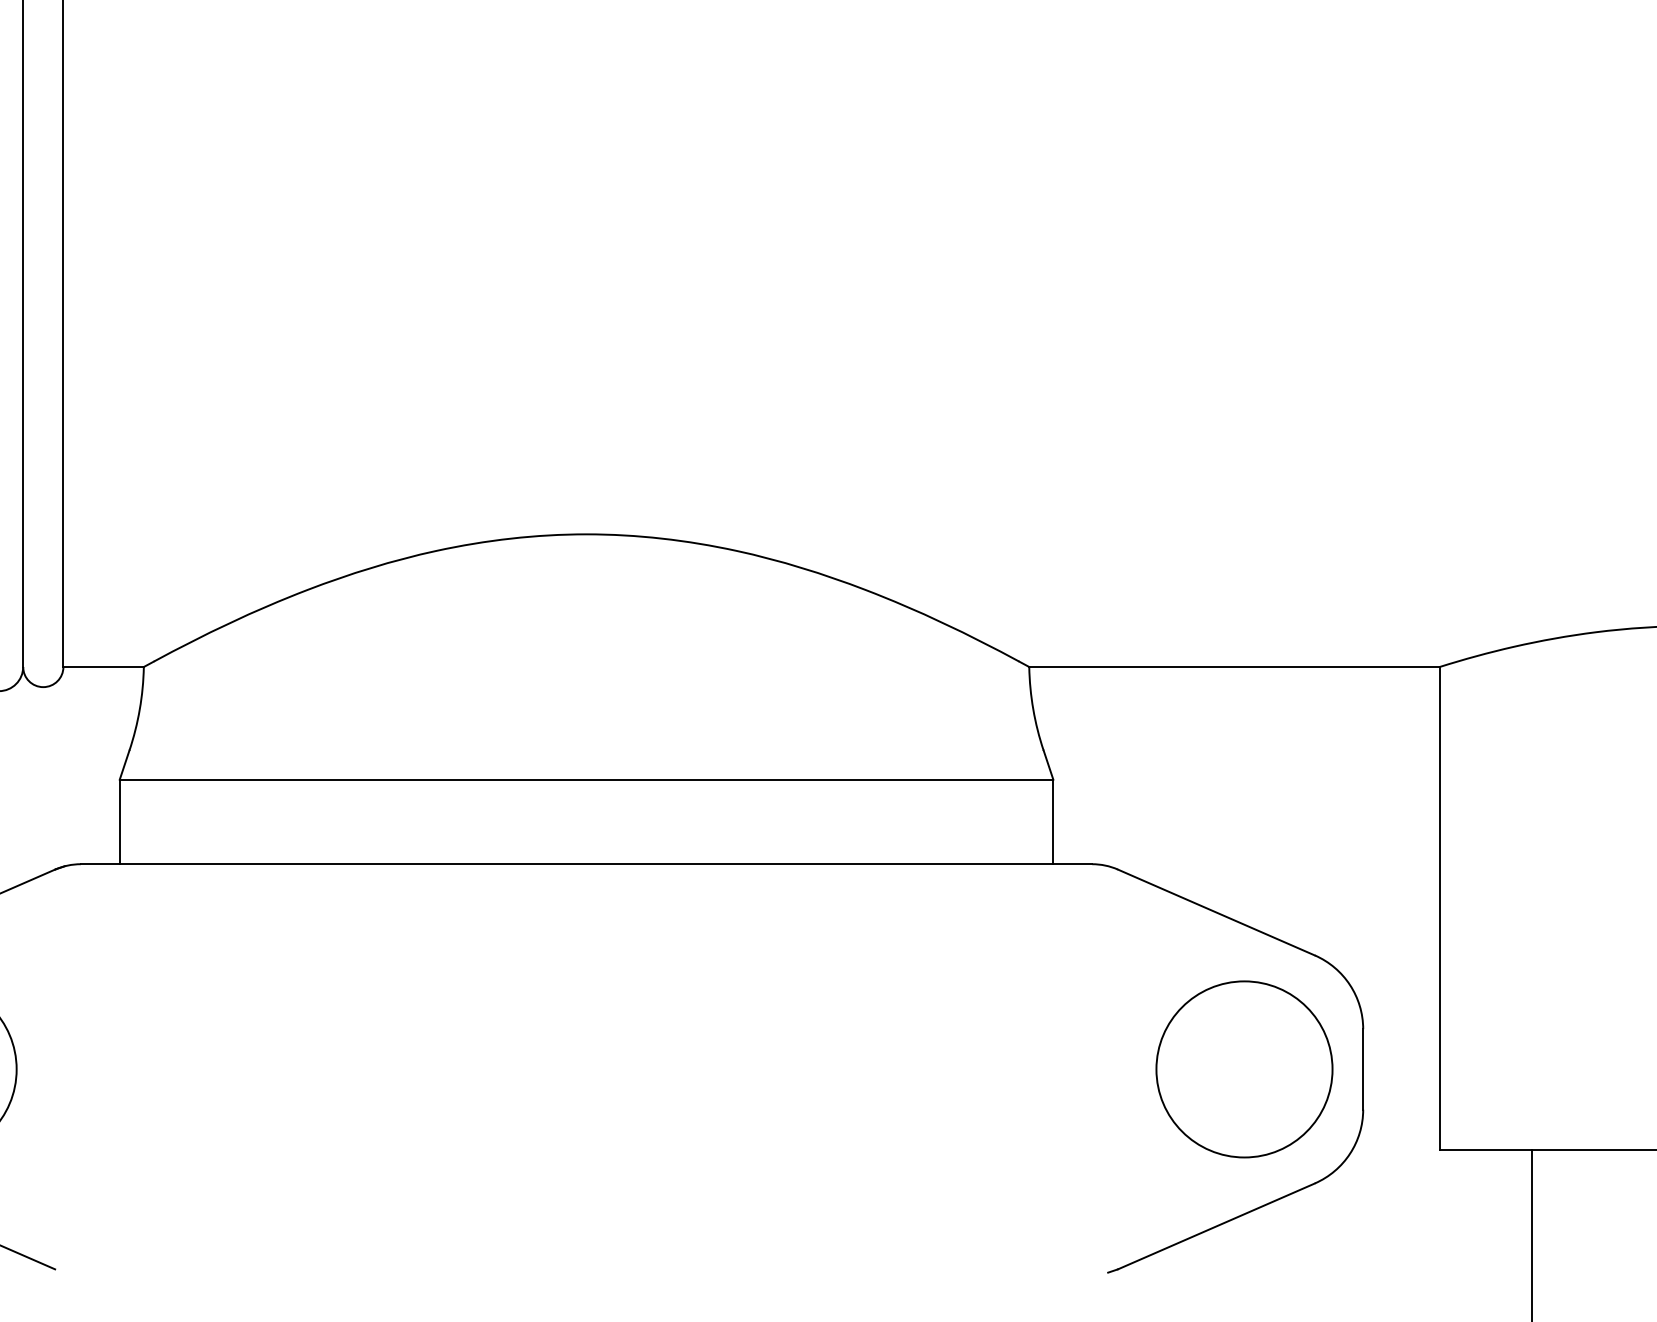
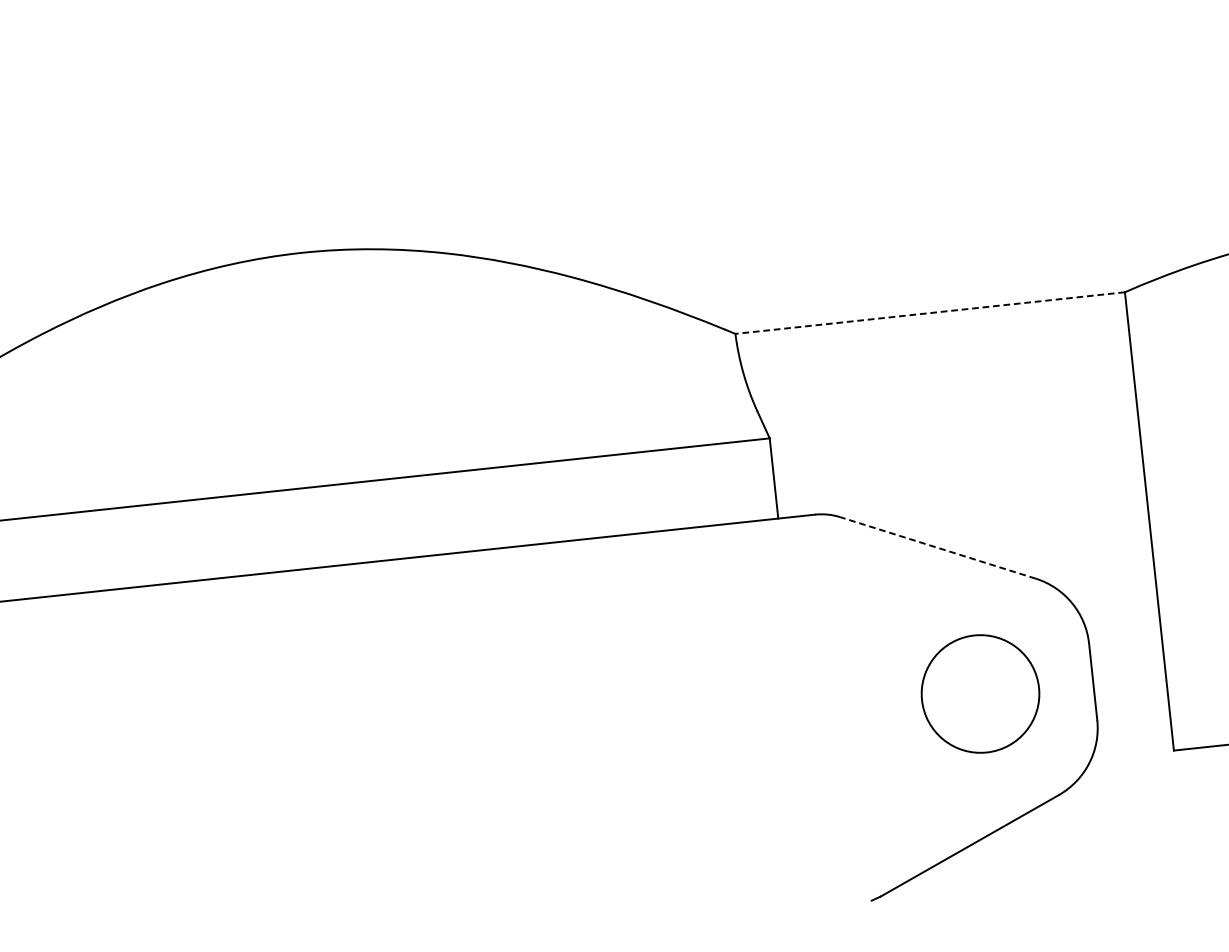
line: (1233, 667) -> (929, 313), solid -> dashed
line: (1215, 912) -> (937, 547), solid -> dashed
circle: (1244, 1069) -> (980, 694), size x0.7

